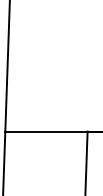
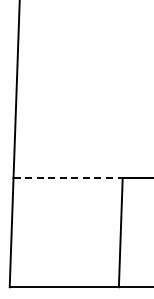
line: (46, 131) -> (68, 178), solid -> dashed

